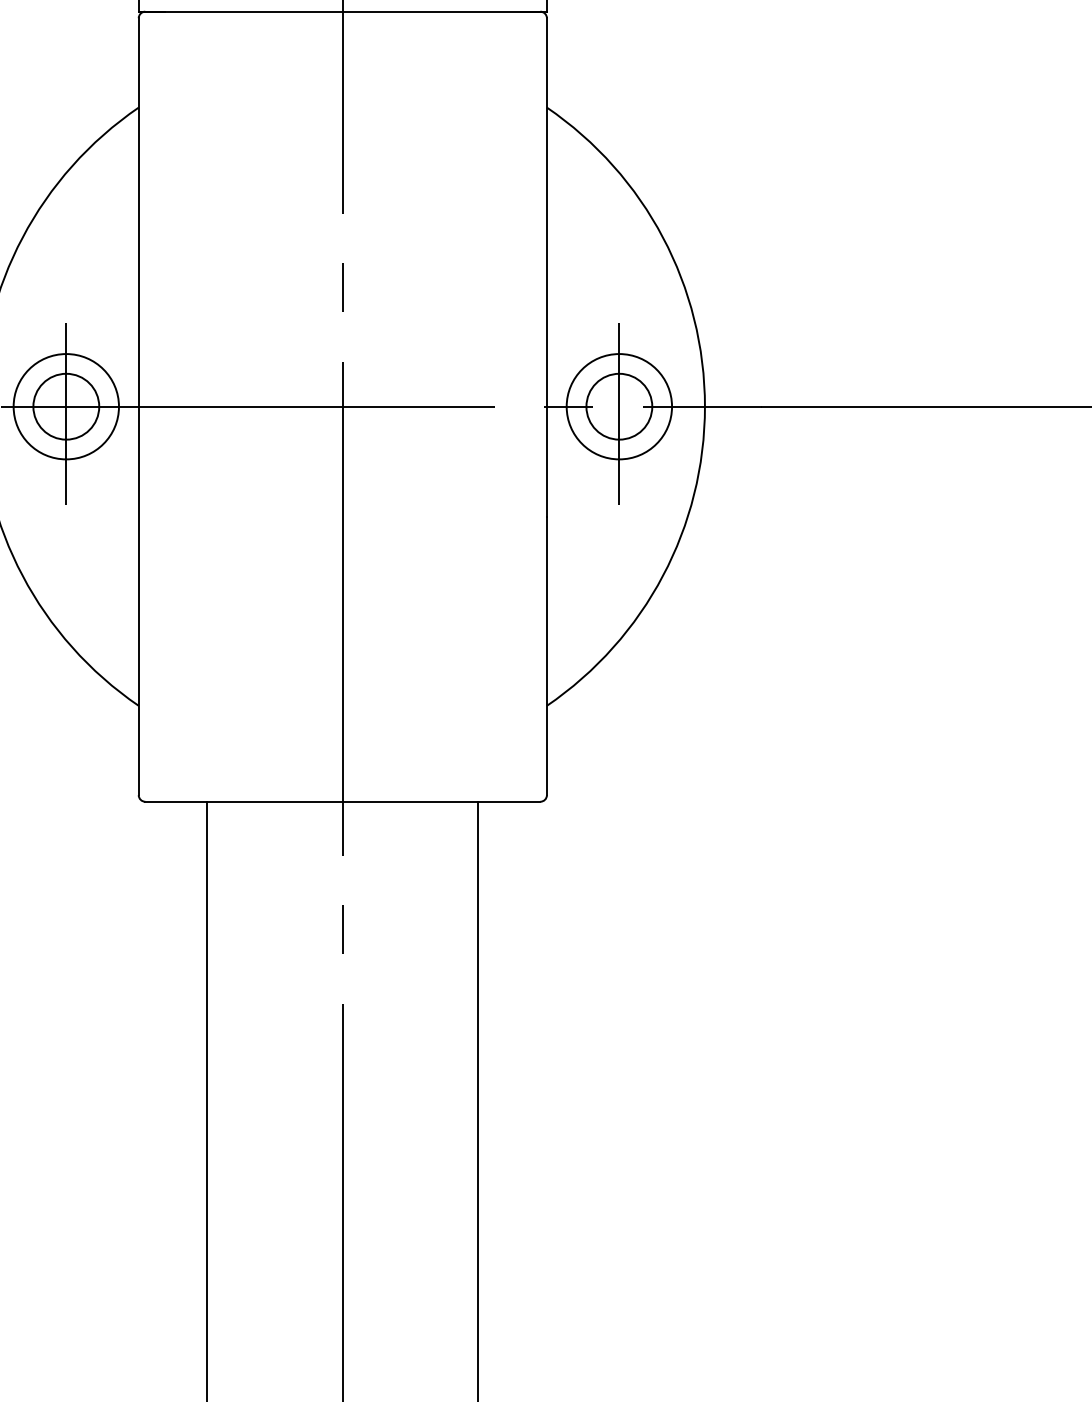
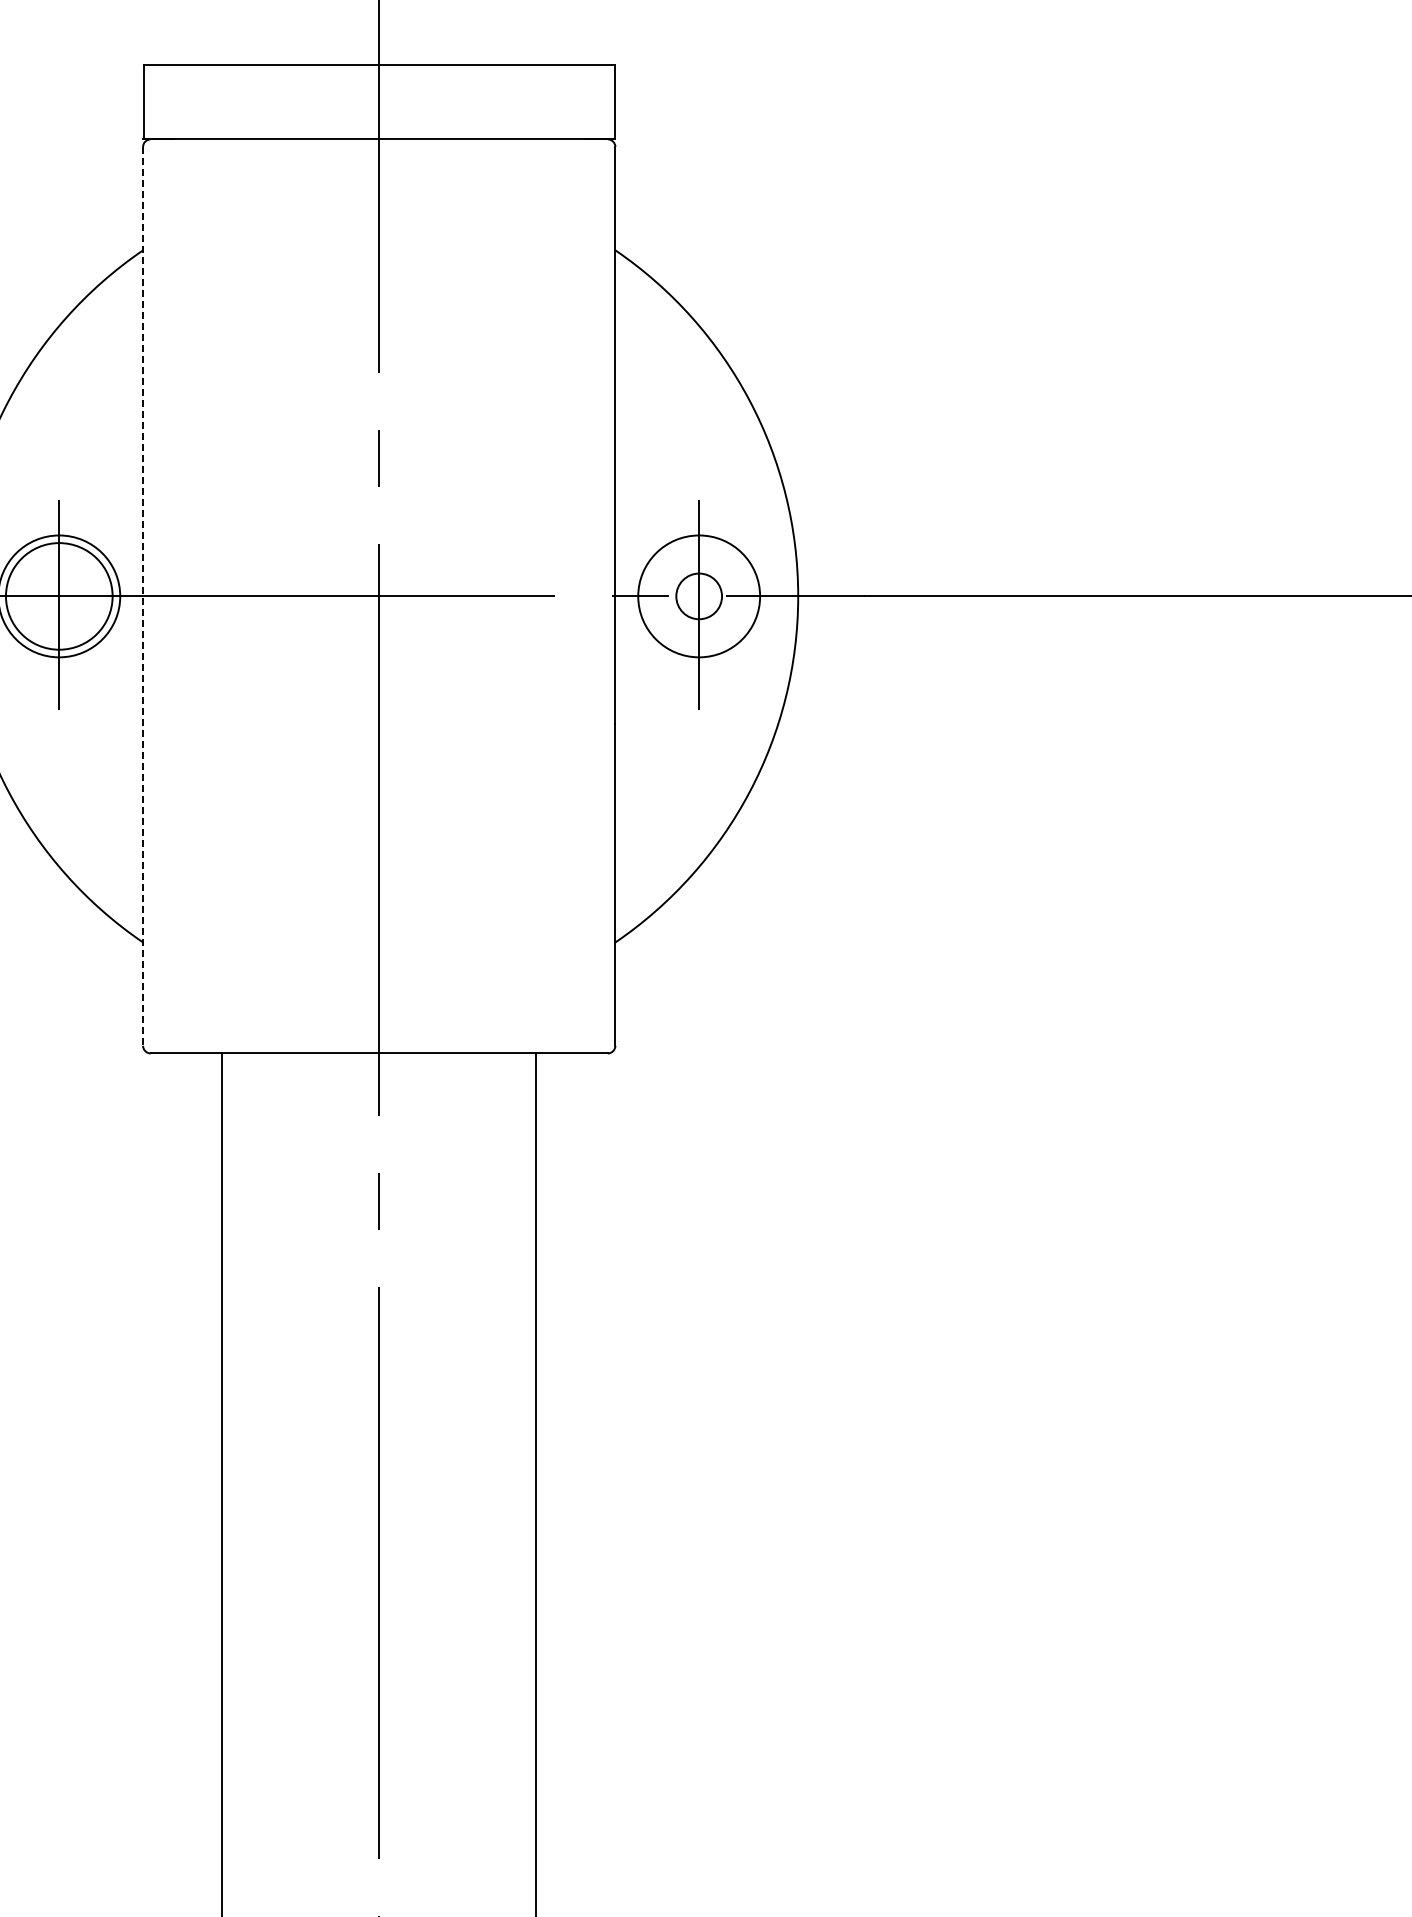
circle: (66, 406) -> (59, 596), size x1.4
line: (139, 406) -> (143, 596), solid -> dashed
circle: (619, 406) -> (699, 596), size x0.6

